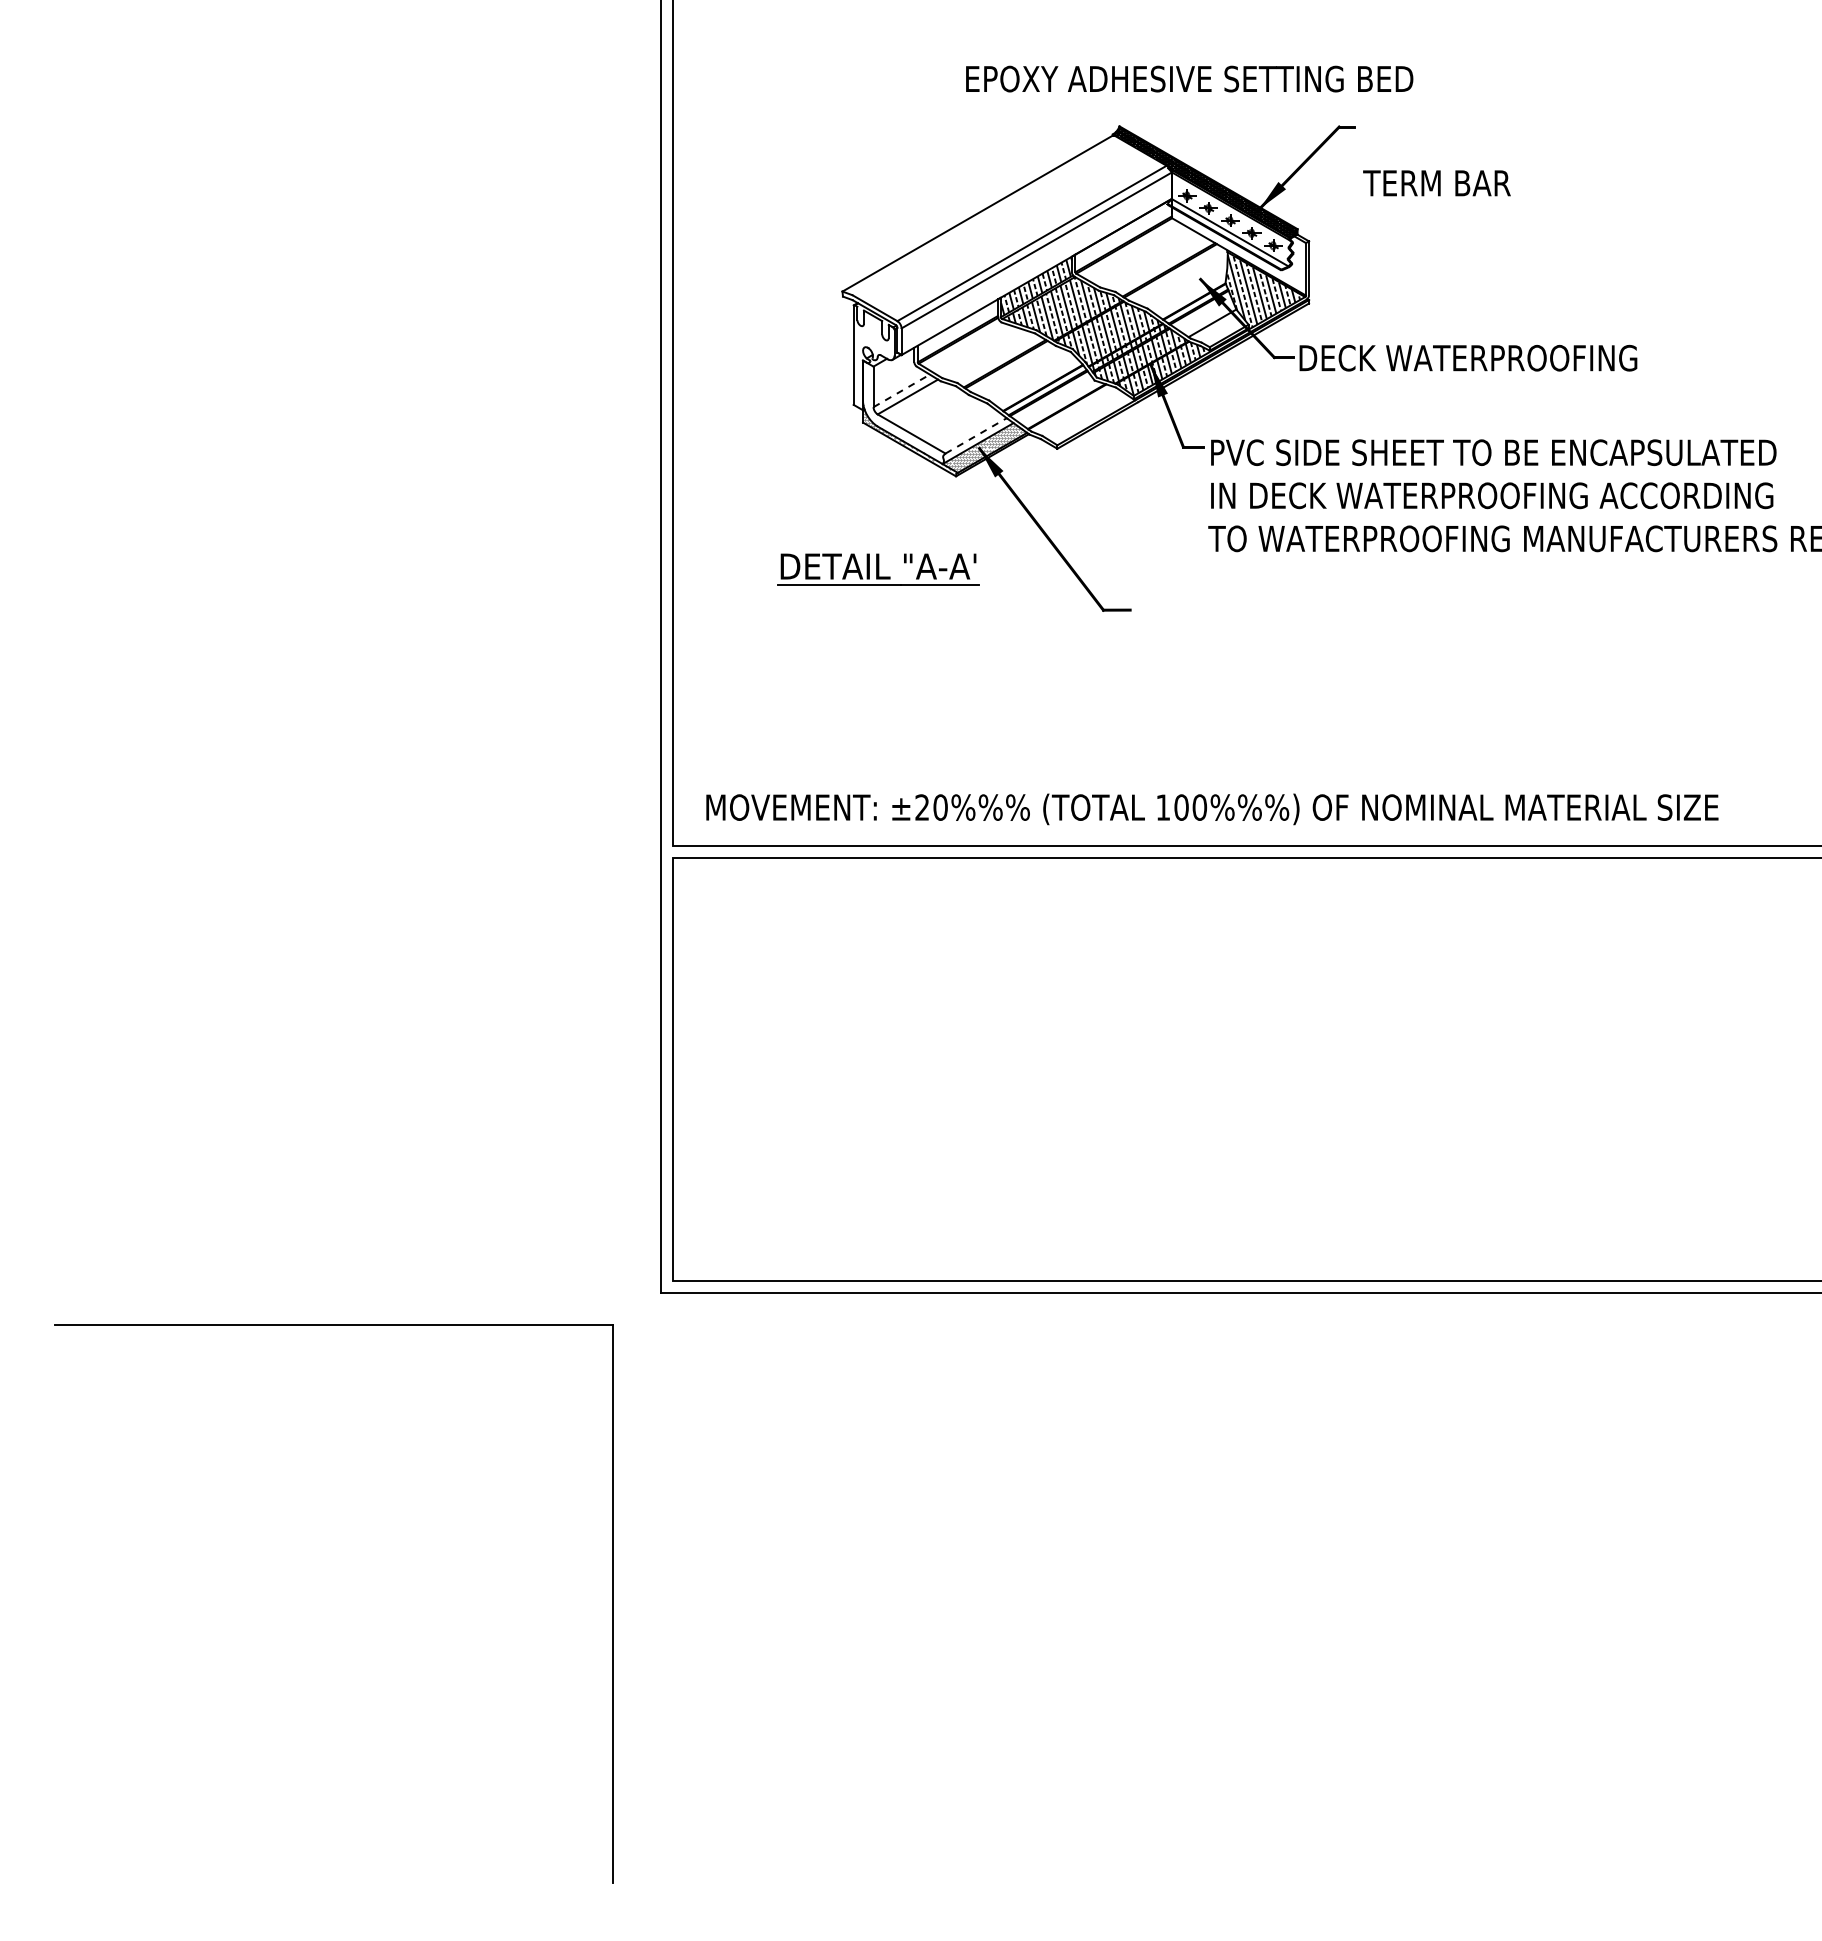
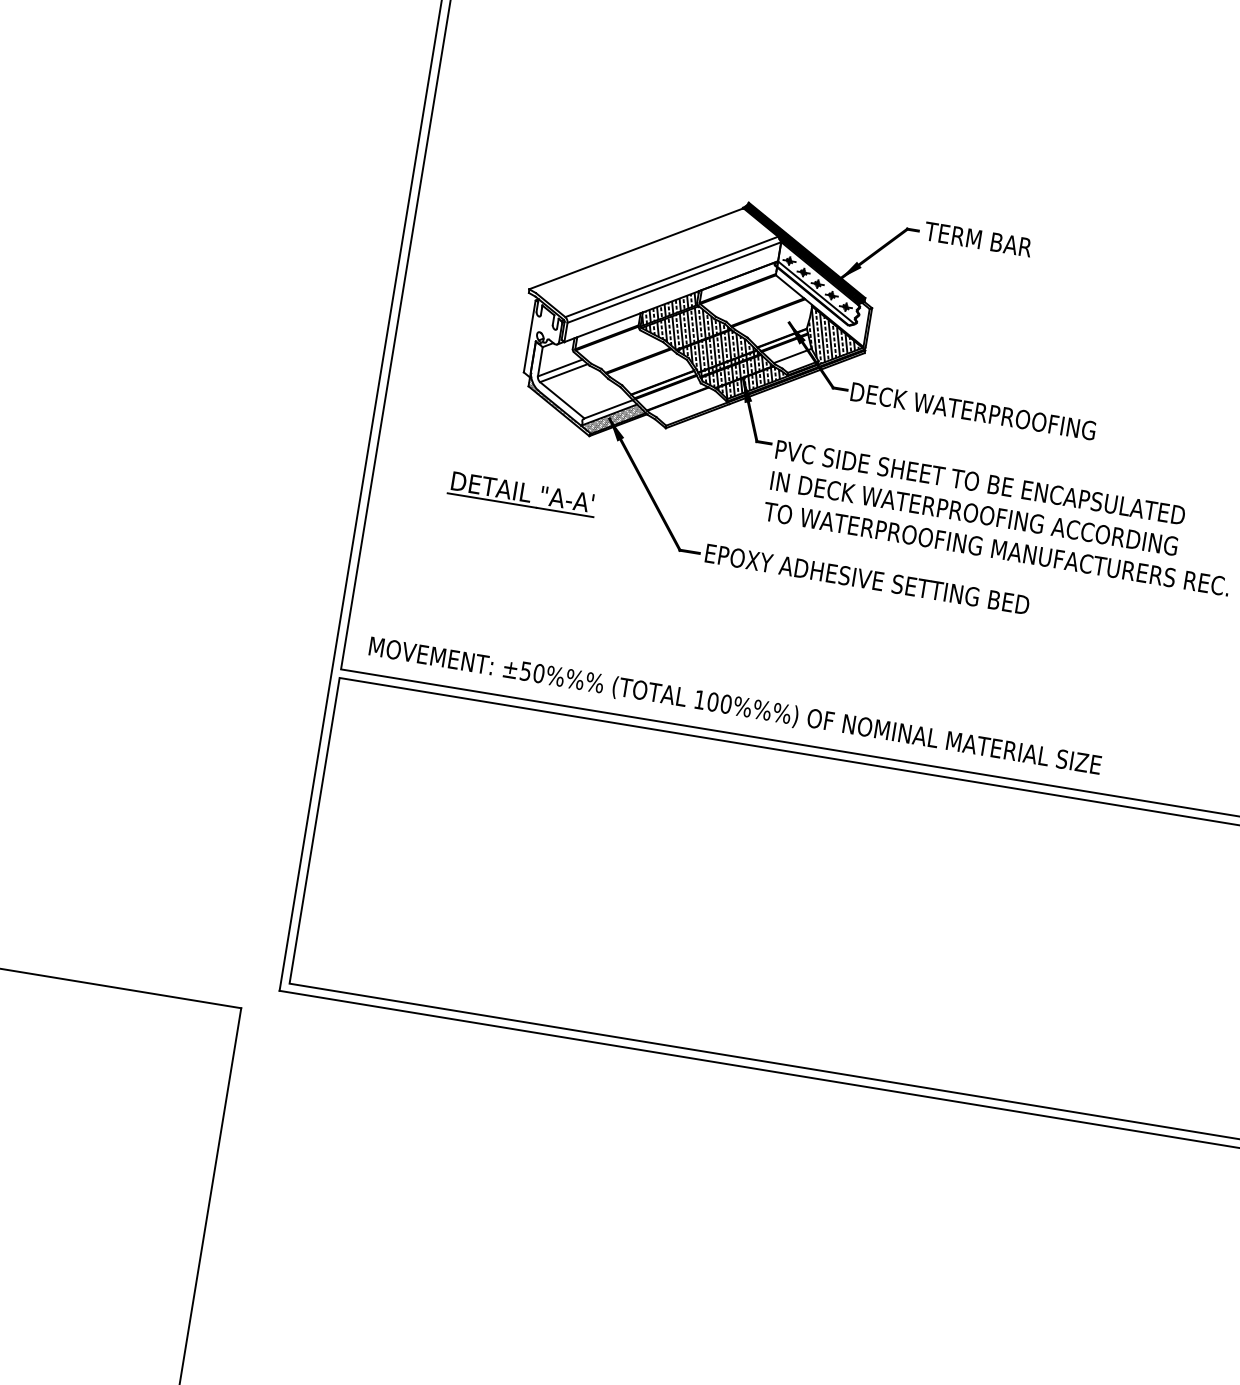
text: (1189, 78) -> (867, 578), moved
text: (1436, 183) -> (977, 239), moved
line: (901, 390) -> (560, 367), dashed -> solid
line: (976, 435) -> (608, 409), dashed -> solid
text: (921, 807) -> (525, 671), ±20%%% -> ±50%%%

